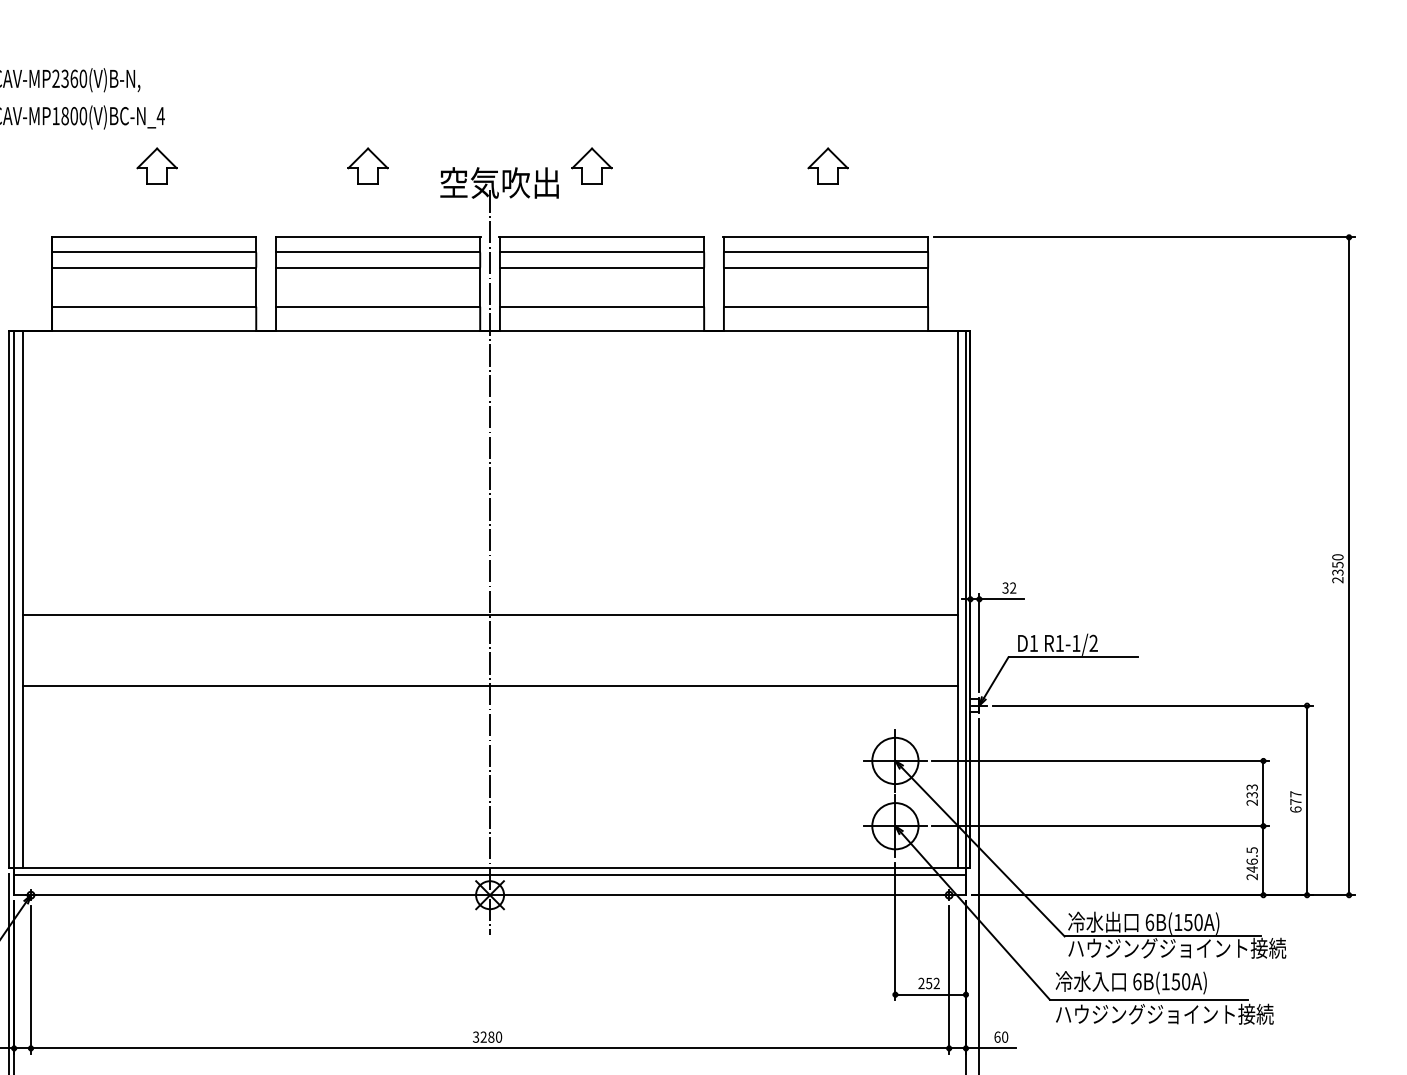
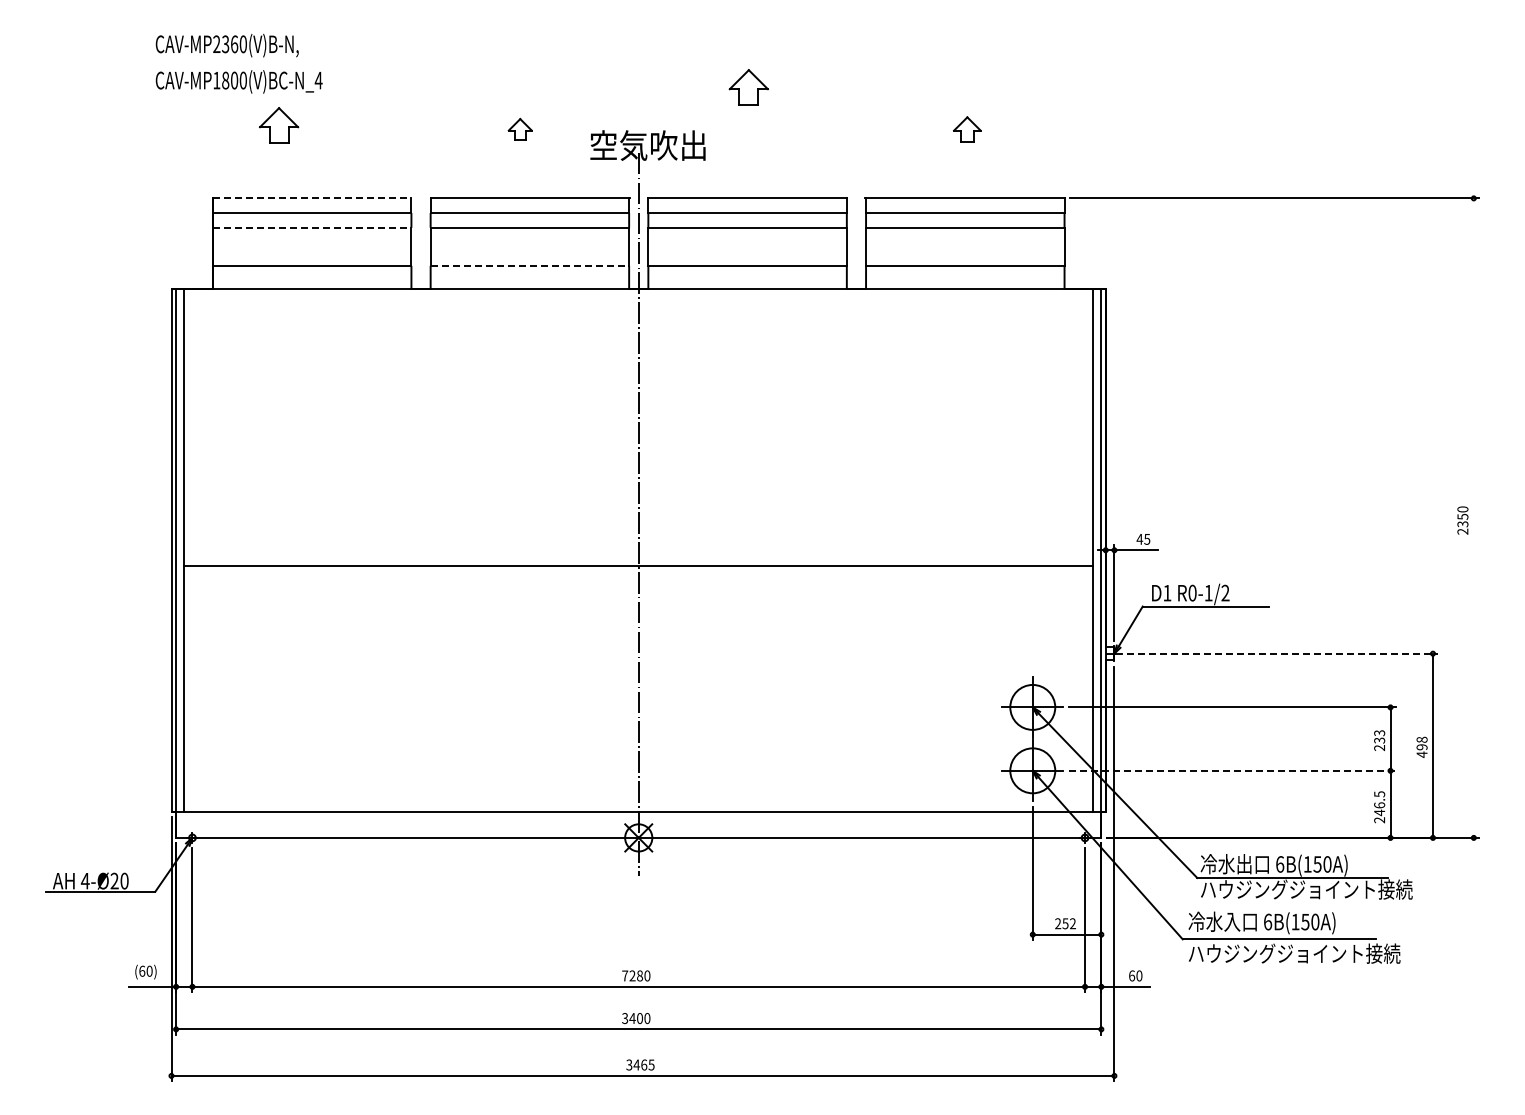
part: (157, 166) -> (279, 125), moved
part: (368, 166) -> (520, 129), size x0.6
part: (591, 166) -> (748, 87), moved
part: (828, 166) -> (967, 129), size x0.7
line: (154, 237) -> (312, 198), solid -> dashed
line: (154, 267) -> (312, 227), solid -> dashed
line: (378, 306) -> (530, 265), solid -> dashed
line: (1348, 565) -> (1473, 517), removed
text: (1009, 587) -> (1143, 538), 32 -> 45
text: (1059, 642) -> (1192, 592), R1-1/2 -> R0-1/2
line: (489, 685) -> (638, 634), removed
line: (1153, 705) -> (1283, 653), solid -> dashed
text: (1295, 801) -> (1421, 746), 677 -> 498
line: (1100, 825) -> (1232, 770), solid -> dashed
line: (489, 875) -> (638, 818), removed
text: (476, 1036) -> (625, 975), 3280 -> 7280

